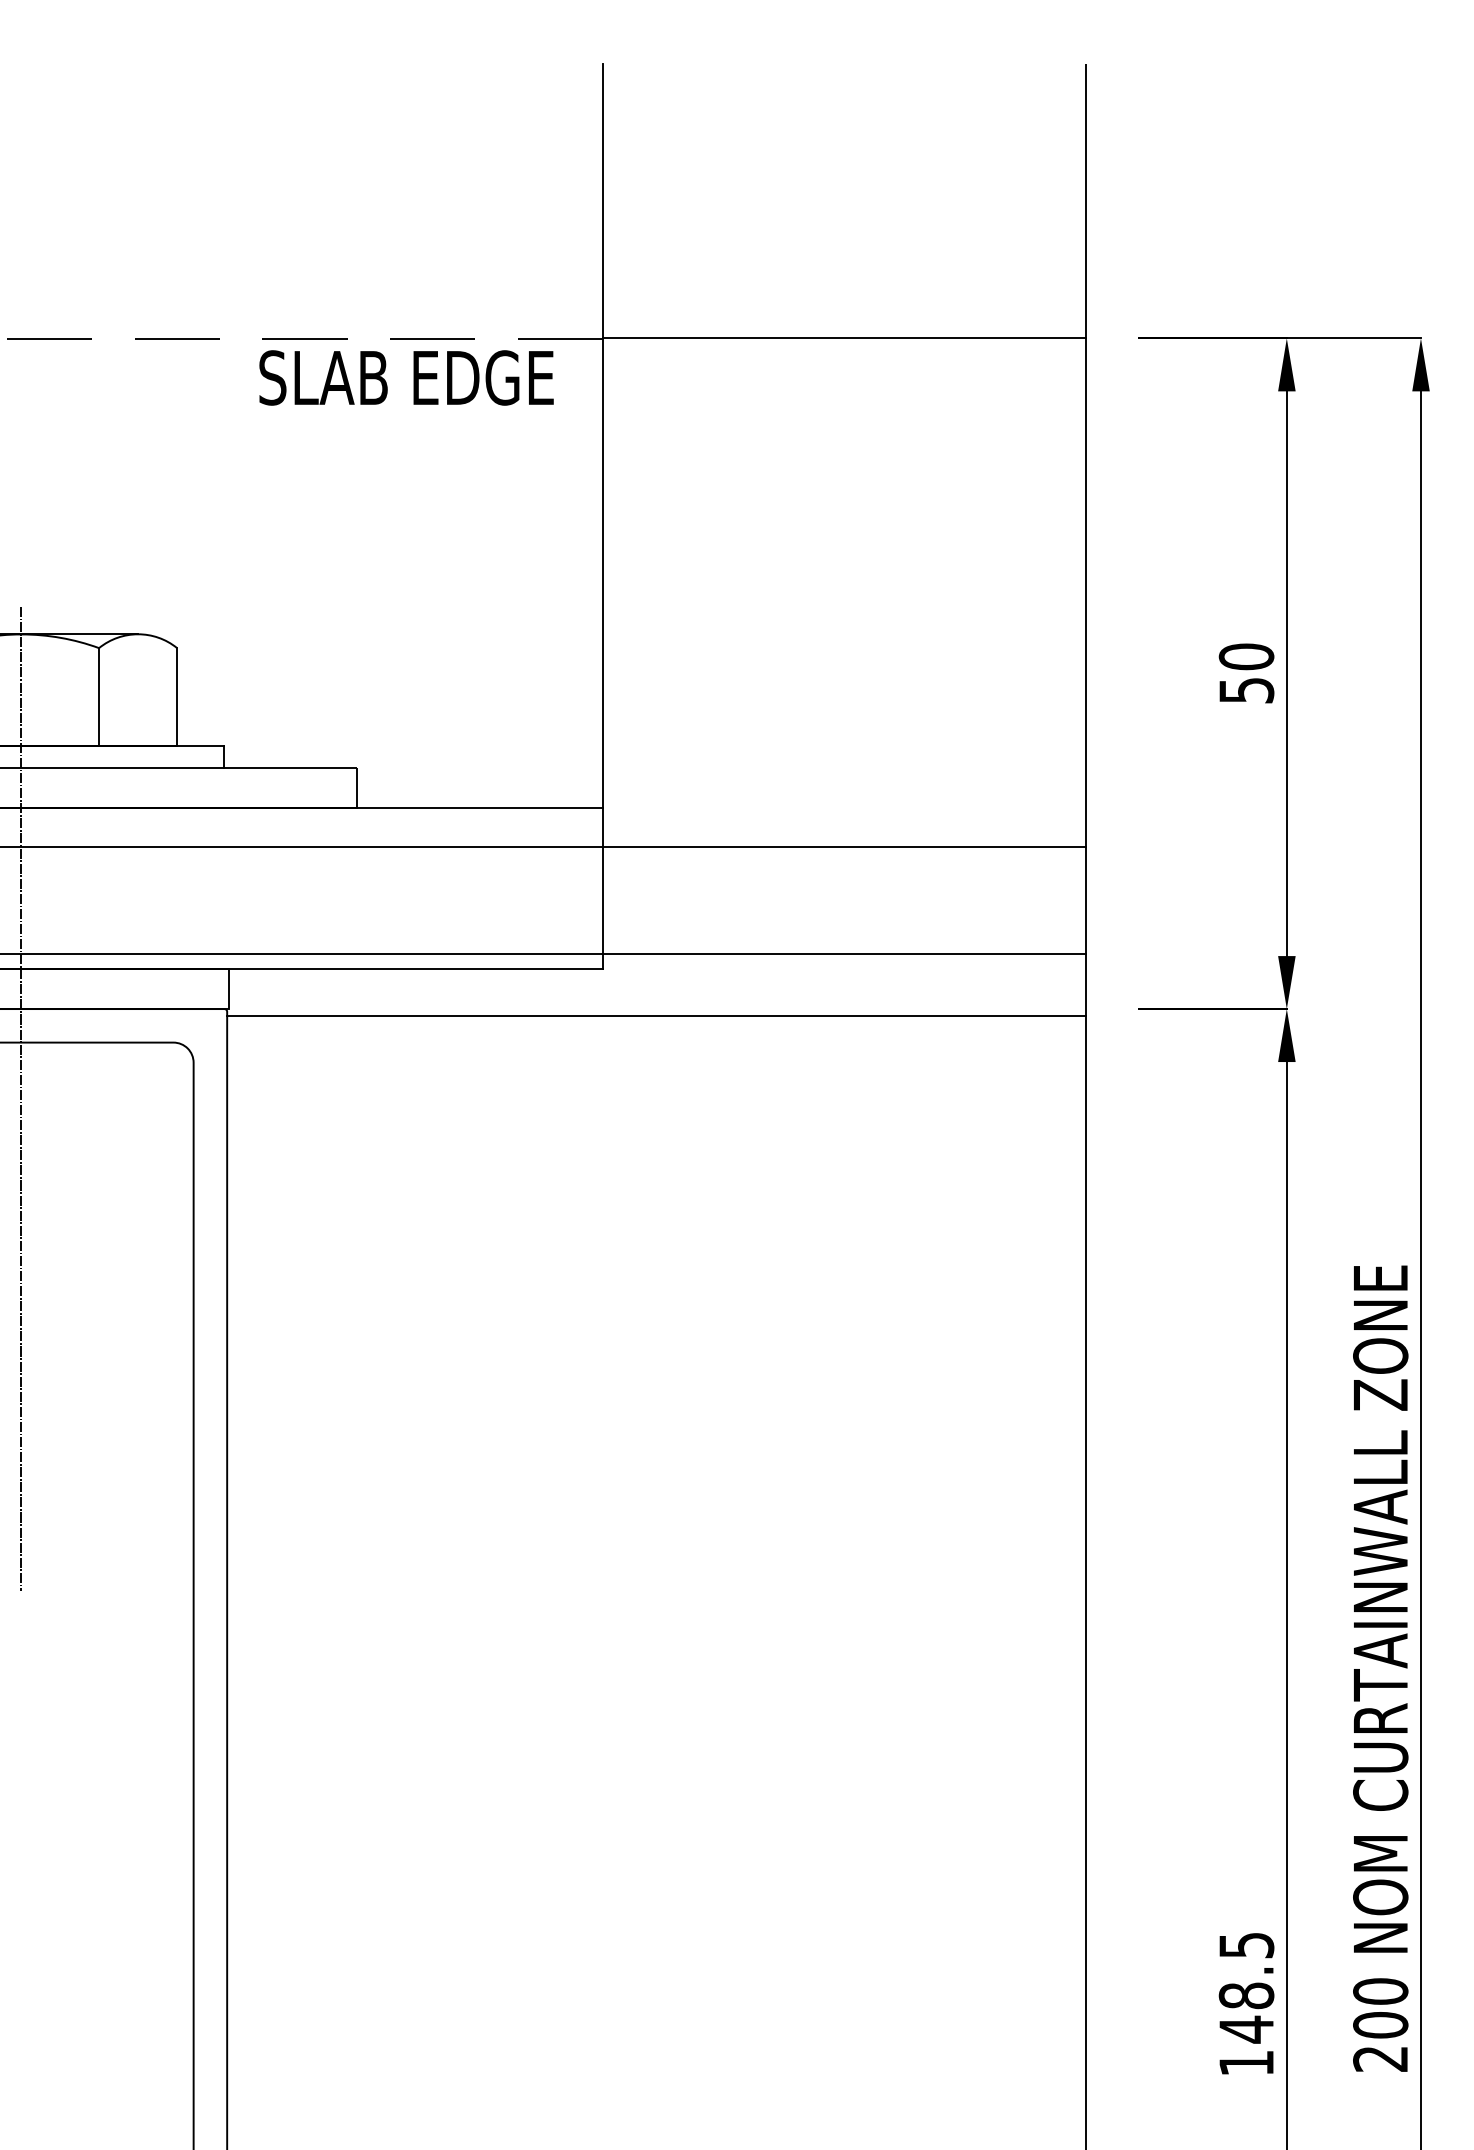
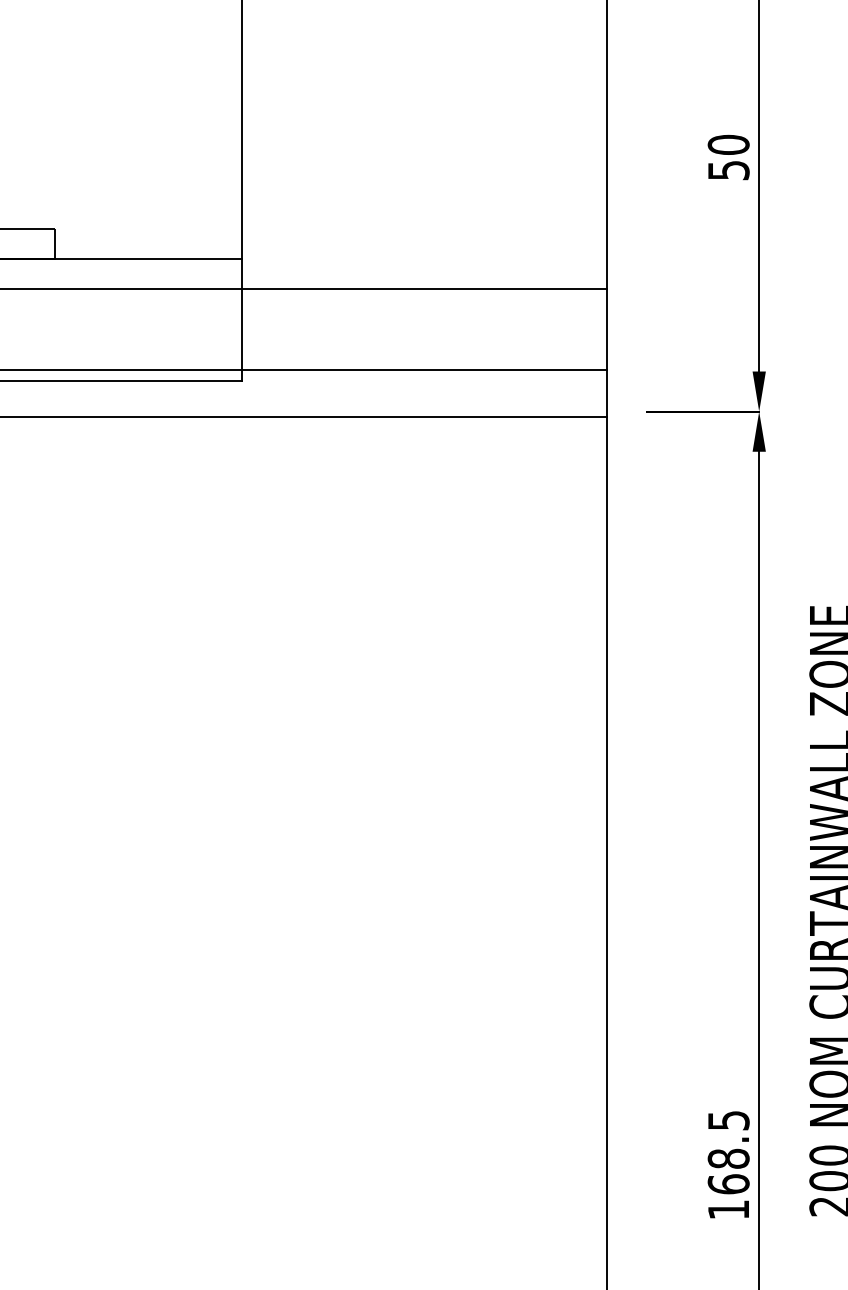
text: (1246, 2029) -> (728, 1184), 148.5 -> 168.5

